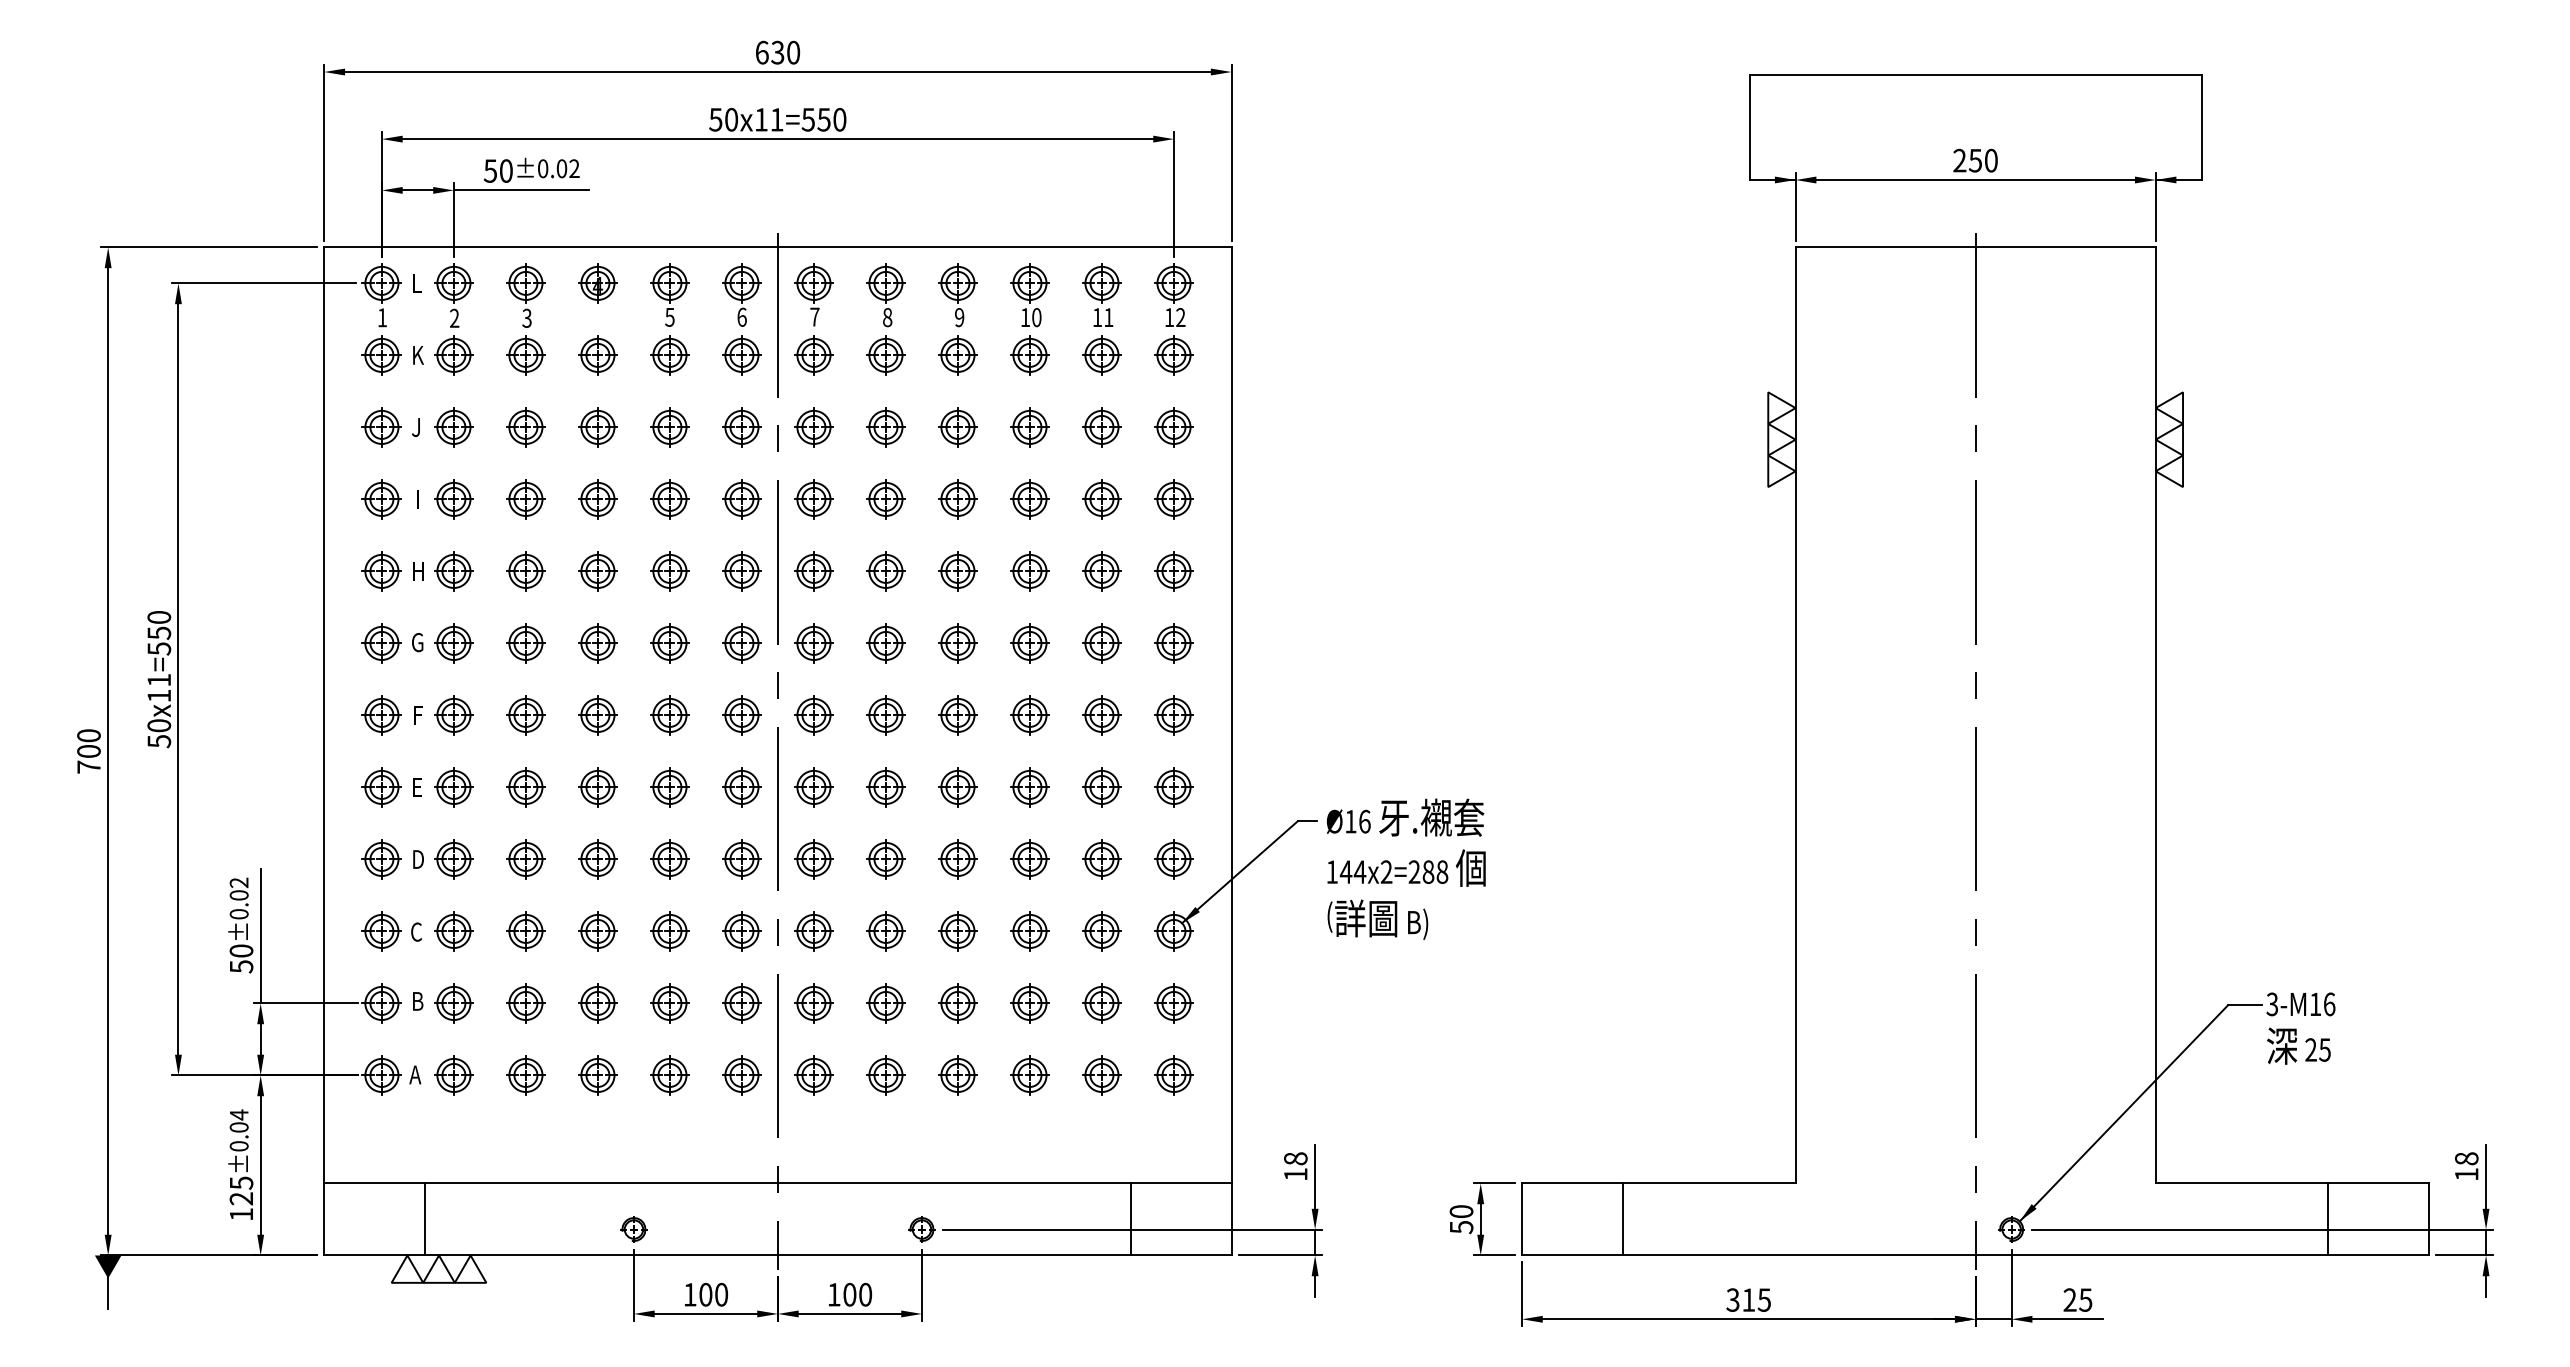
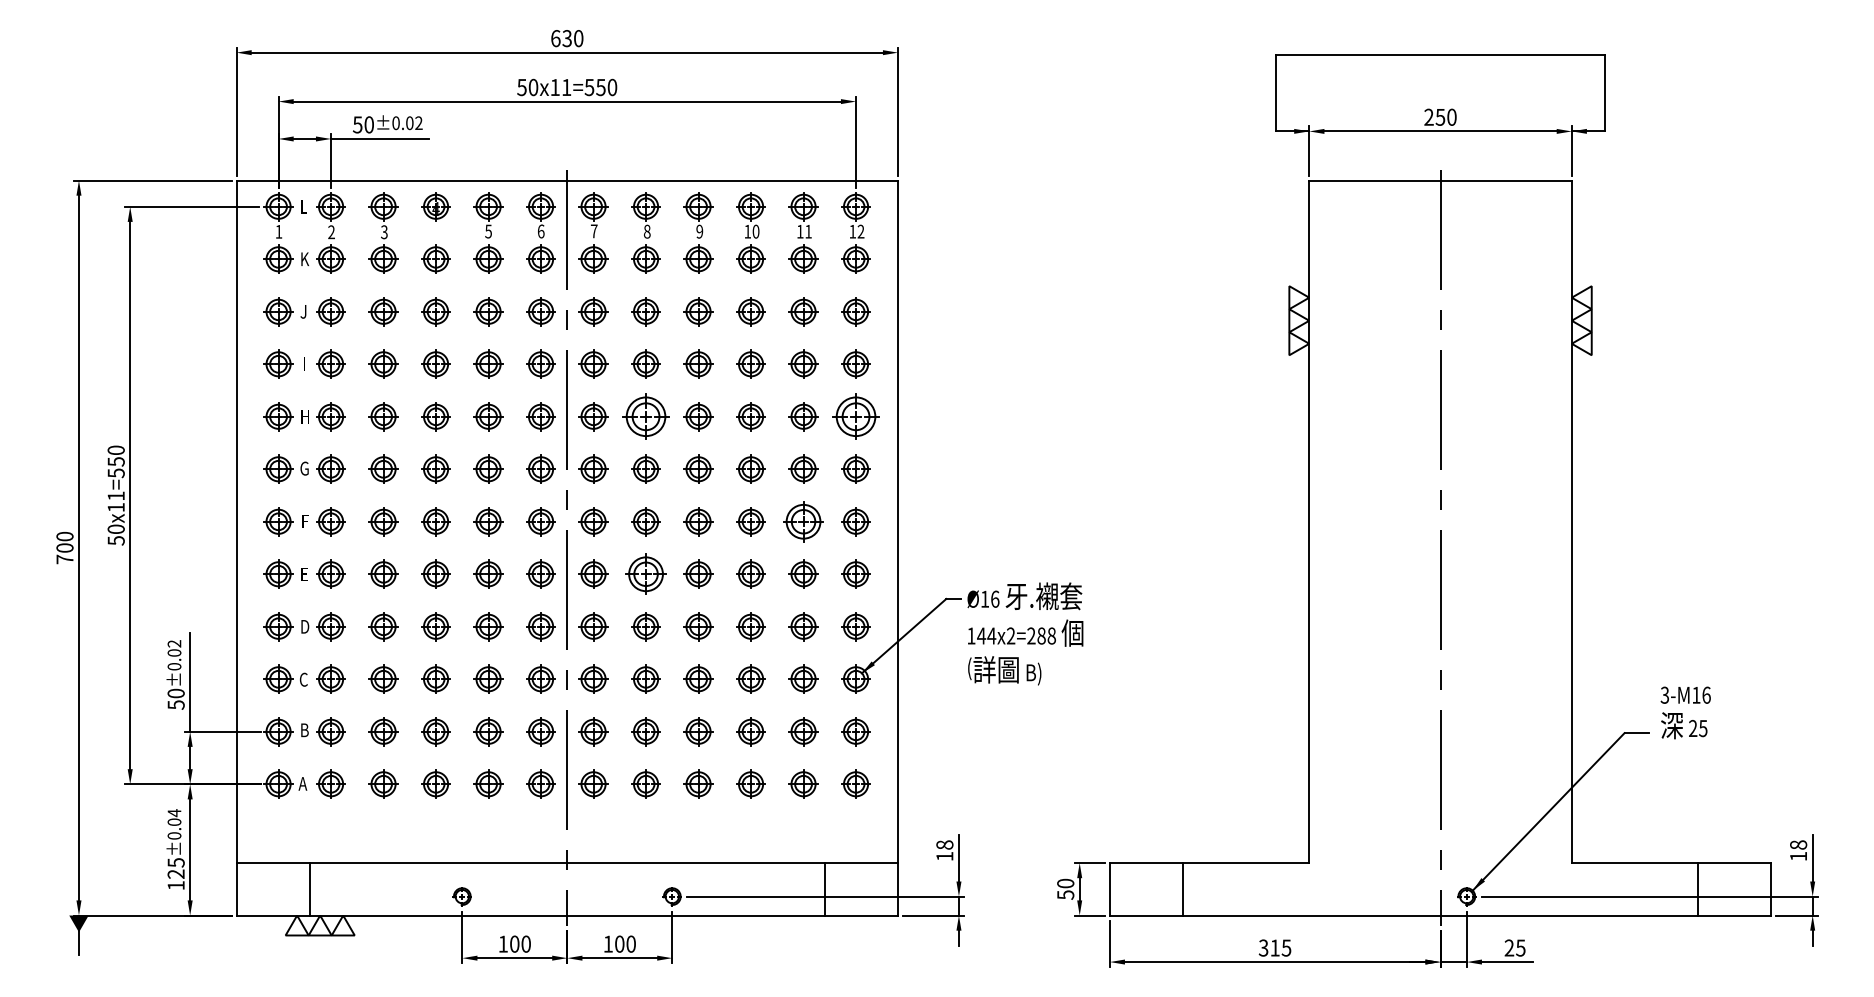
part: (885, 571) -> (645, 416), size x1.6
part: (1173, 571) -> (855, 416), size x1.6
part: (1101, 715) -> (803, 521), size x1.4
part: (885, 787) -> (645, 574), size x1.4
text: (2300, 1028) -> (1685, 712), moved

